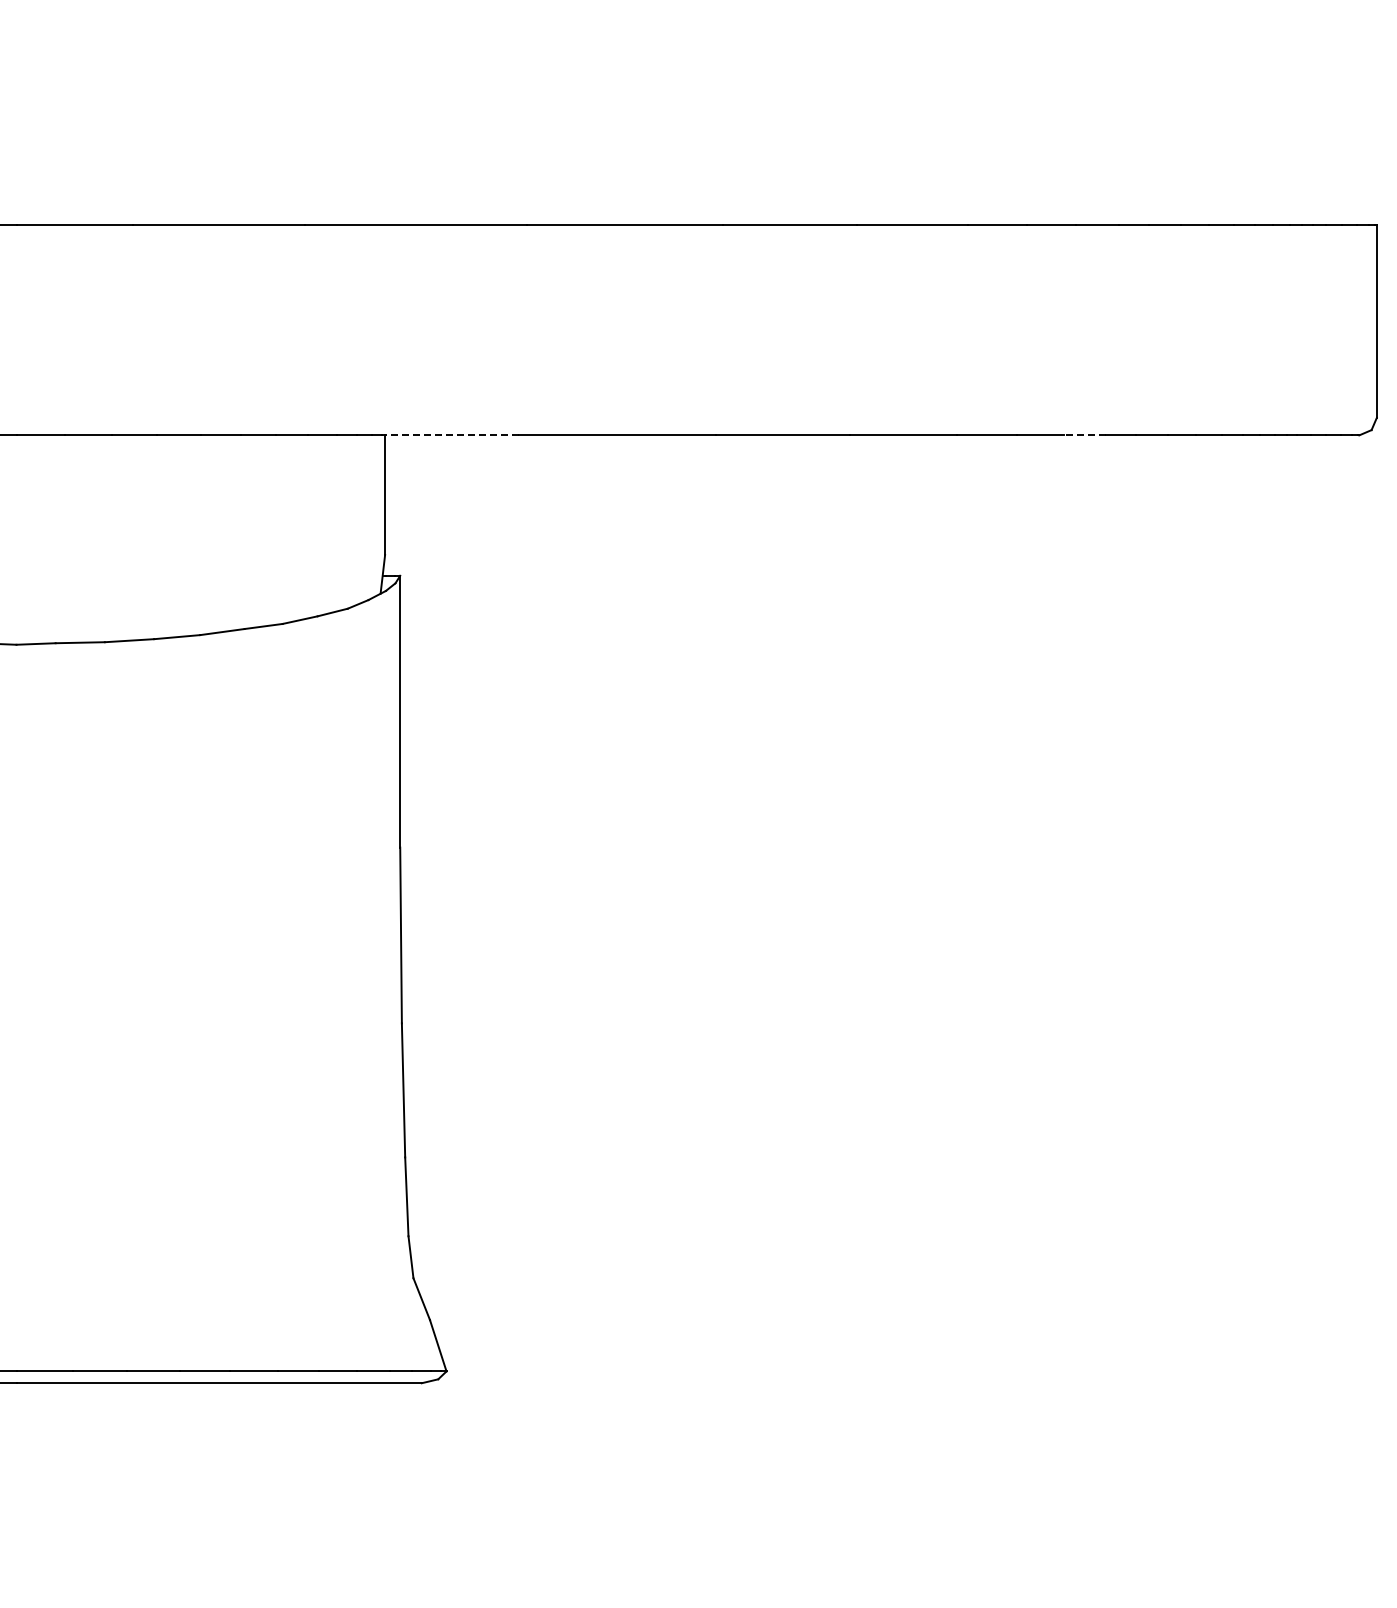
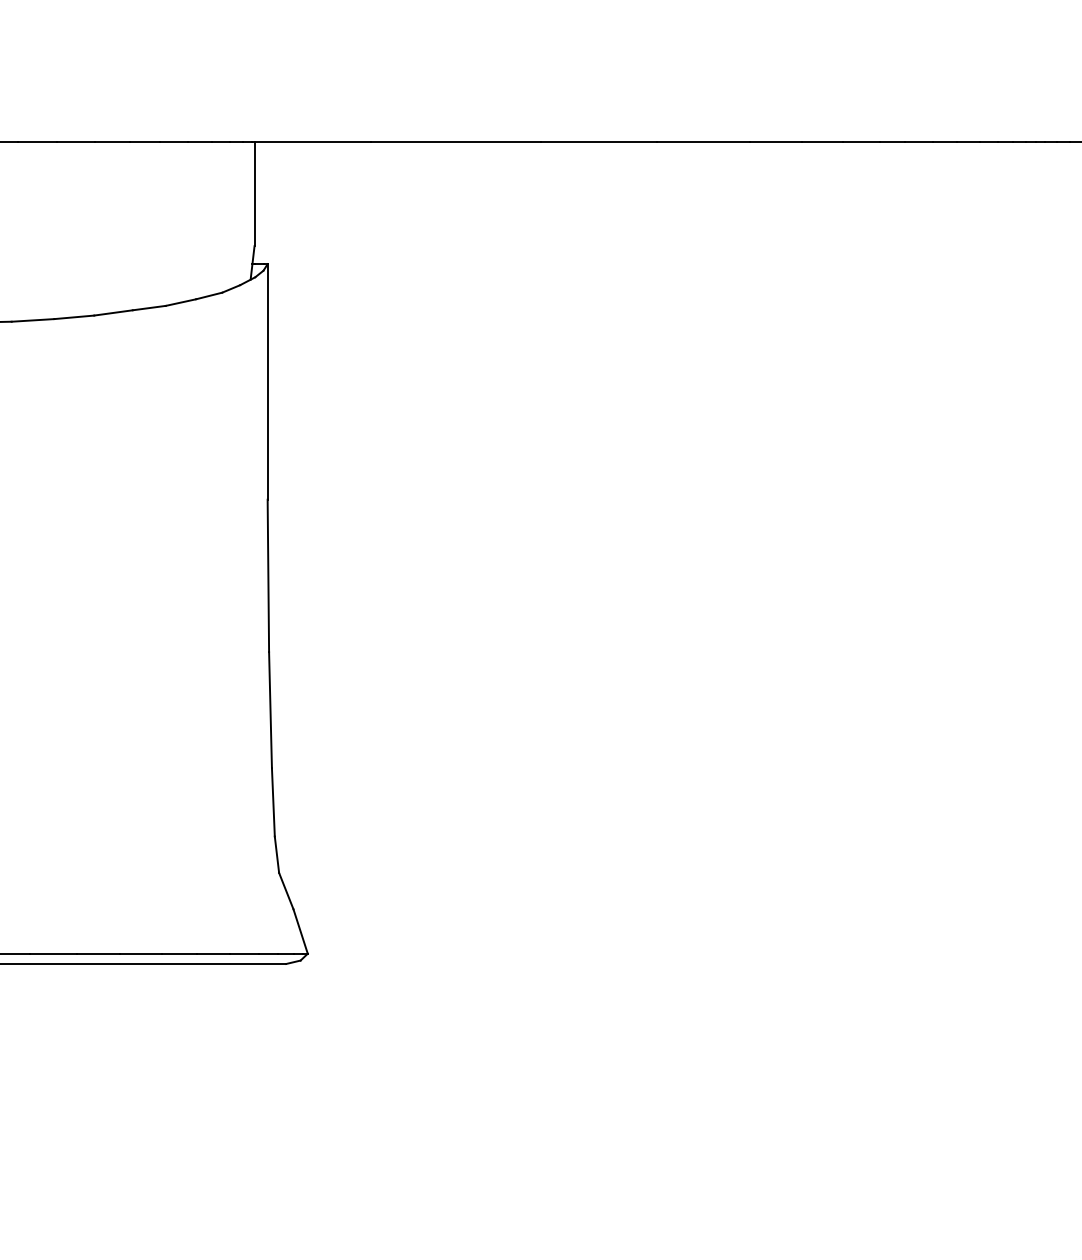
line: (451, 435) -> (312, 142), dashed -> solid
line: (1085, 435) -> (861, 142), dashed -> solid

